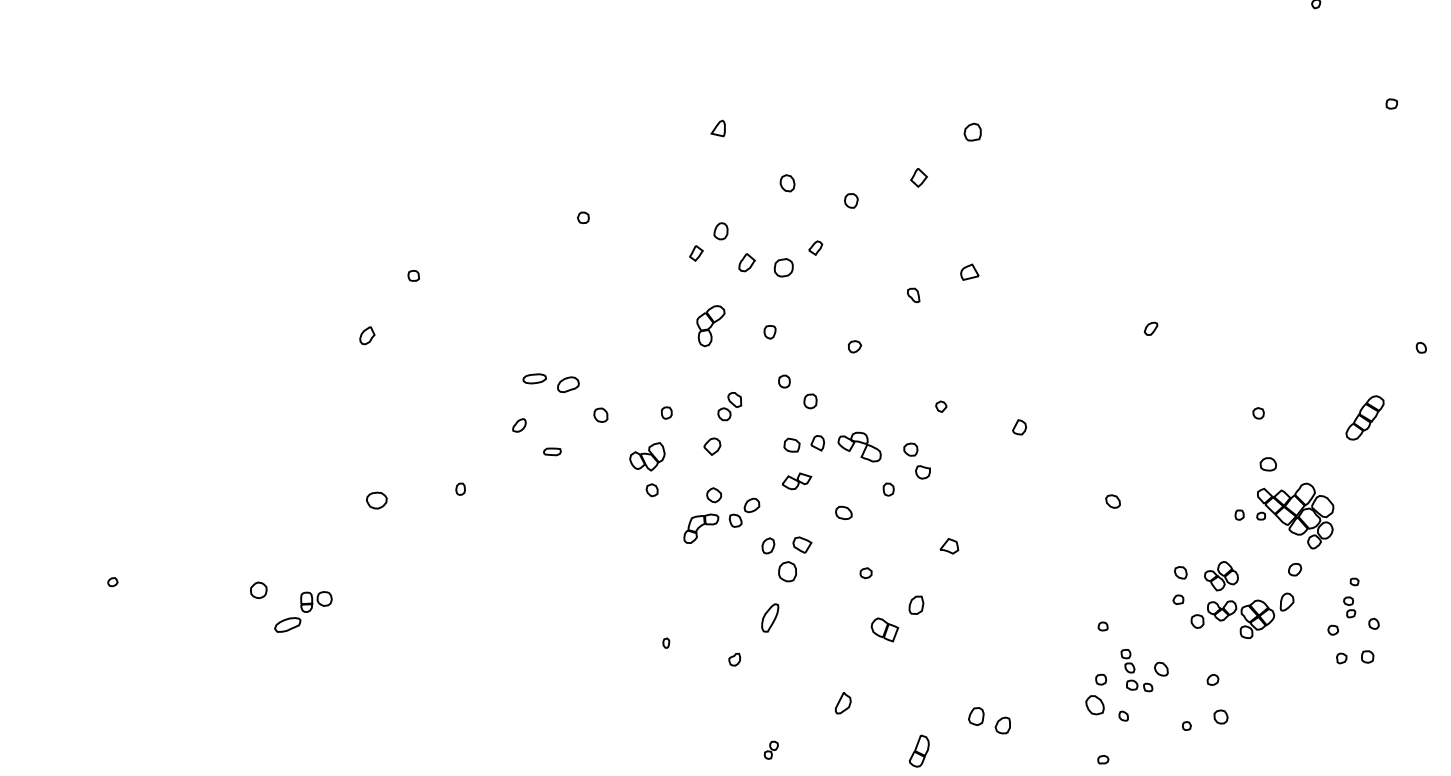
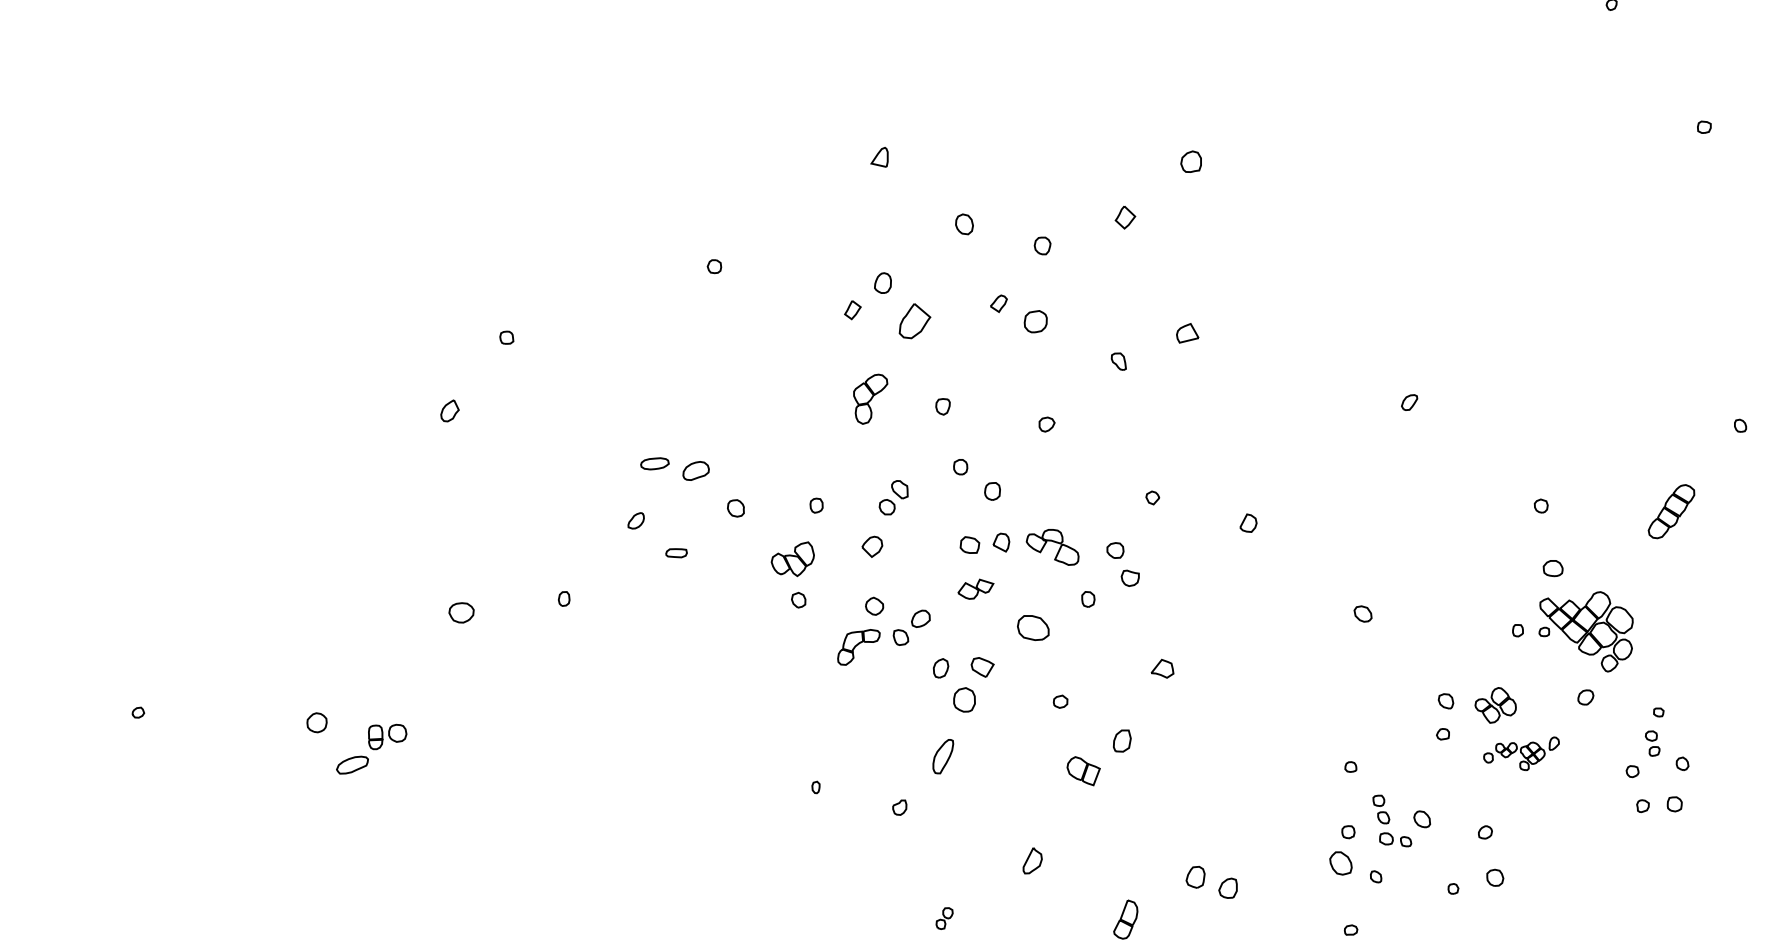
part: (746, 262) -> (914, 321), size x1.6
part: (783, 267) -> (1035, 321), moved
part: (843, 512) -> (1032, 627), size x1.6
part: (1242, 615) -> (1521, 753), size x0.6

